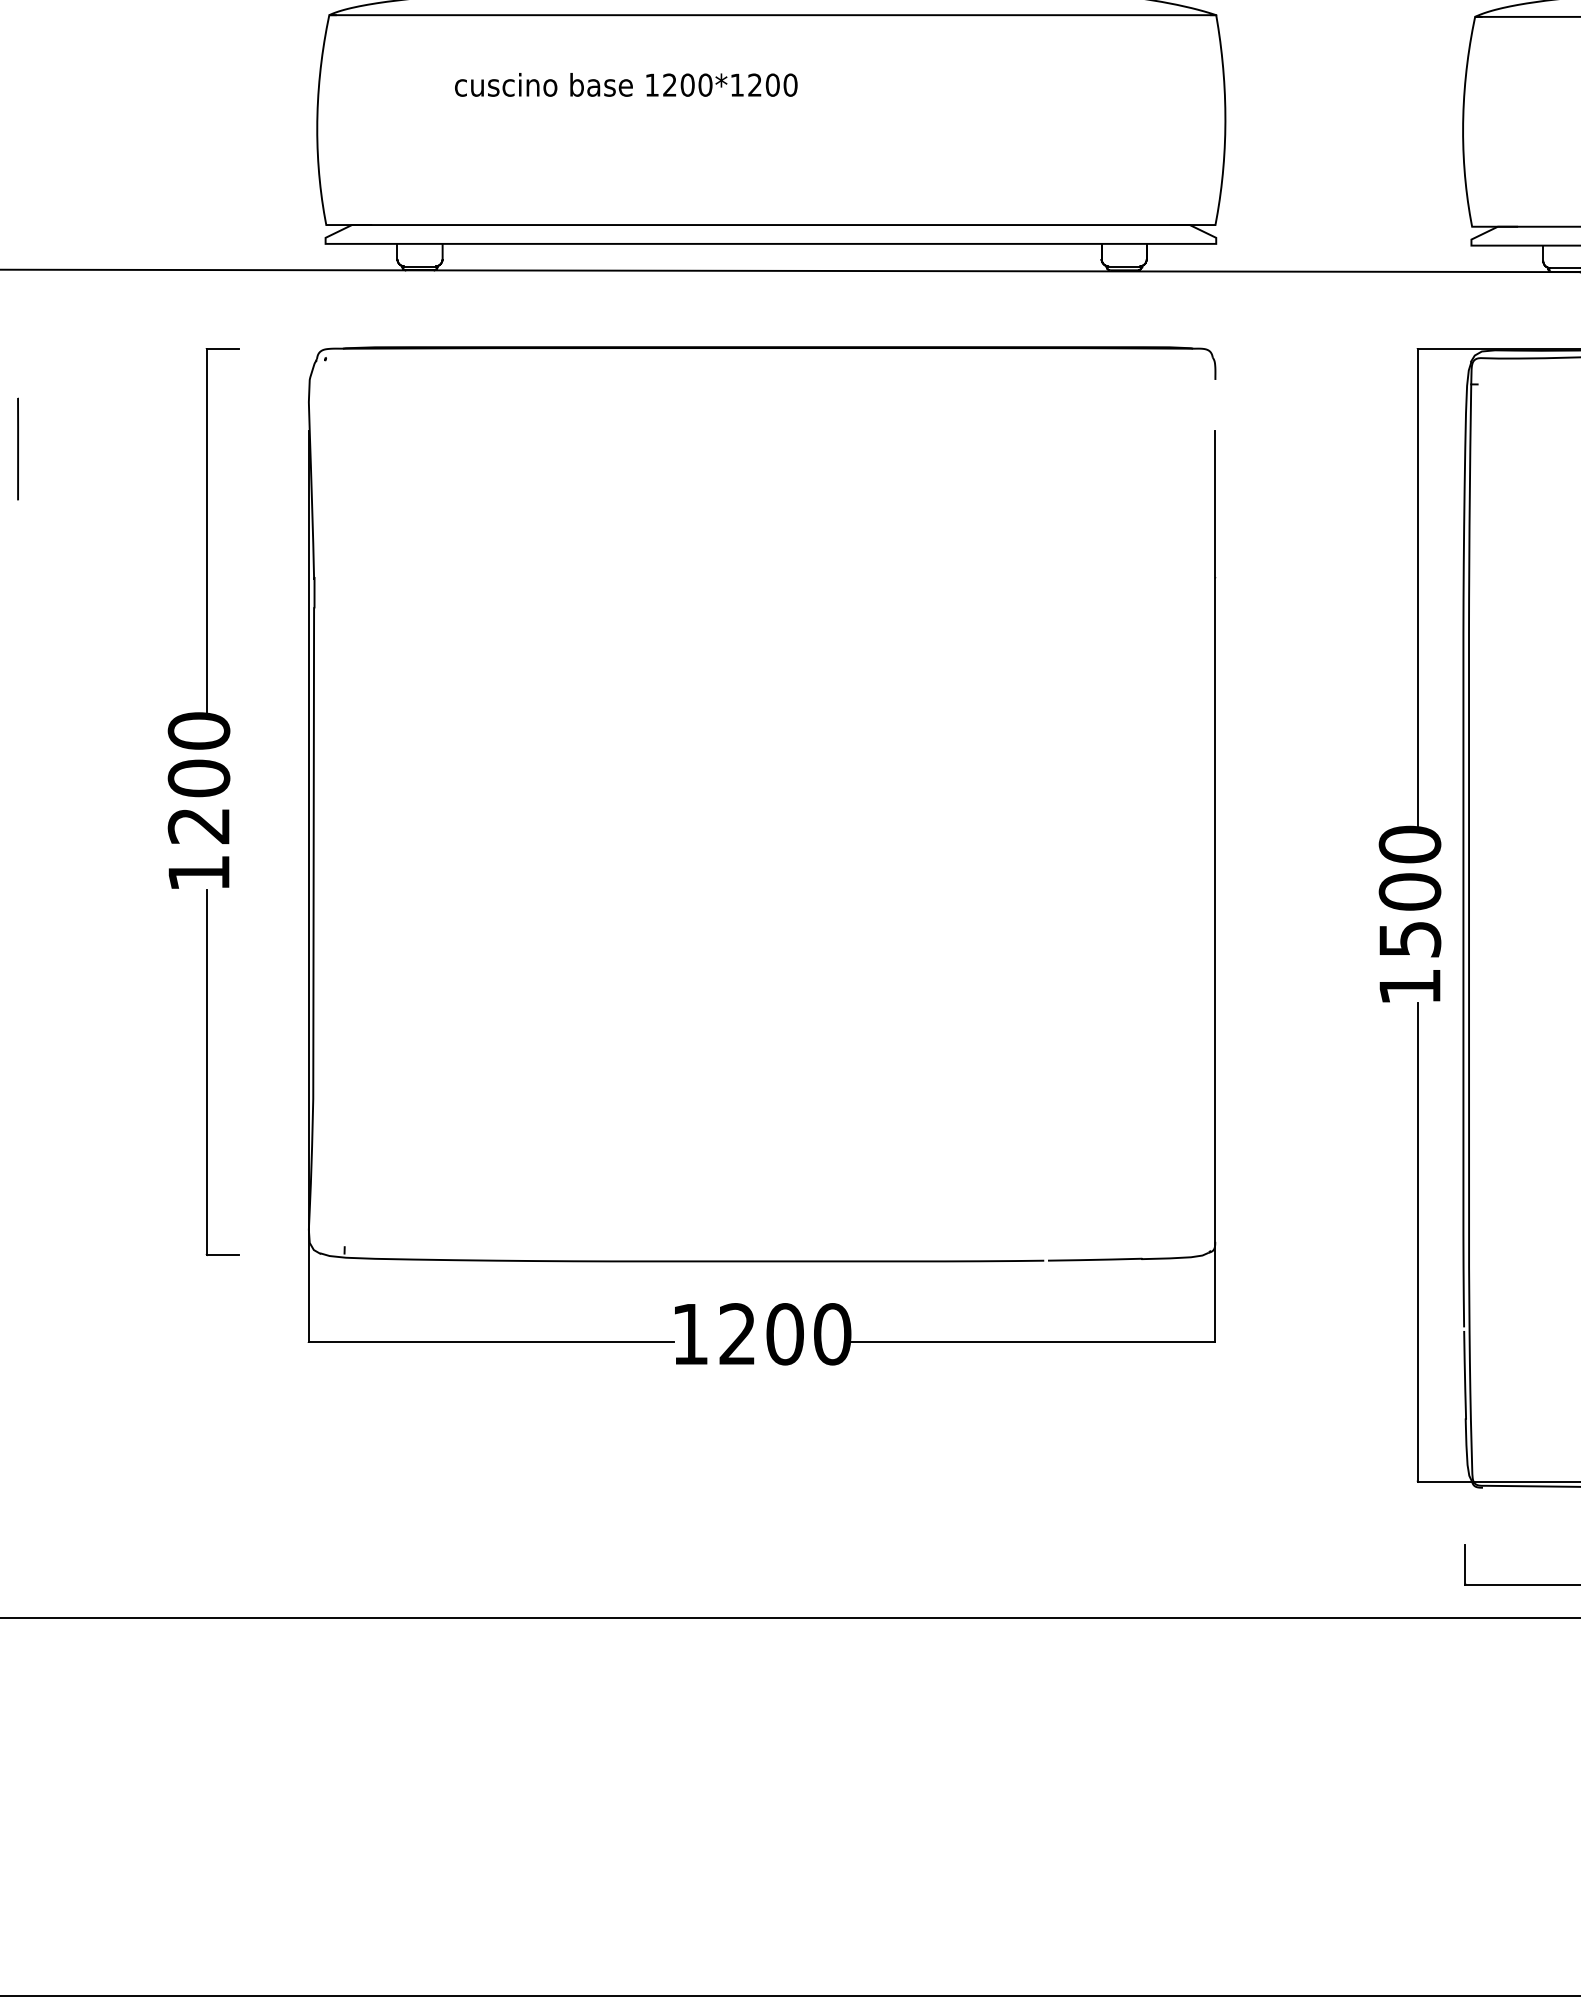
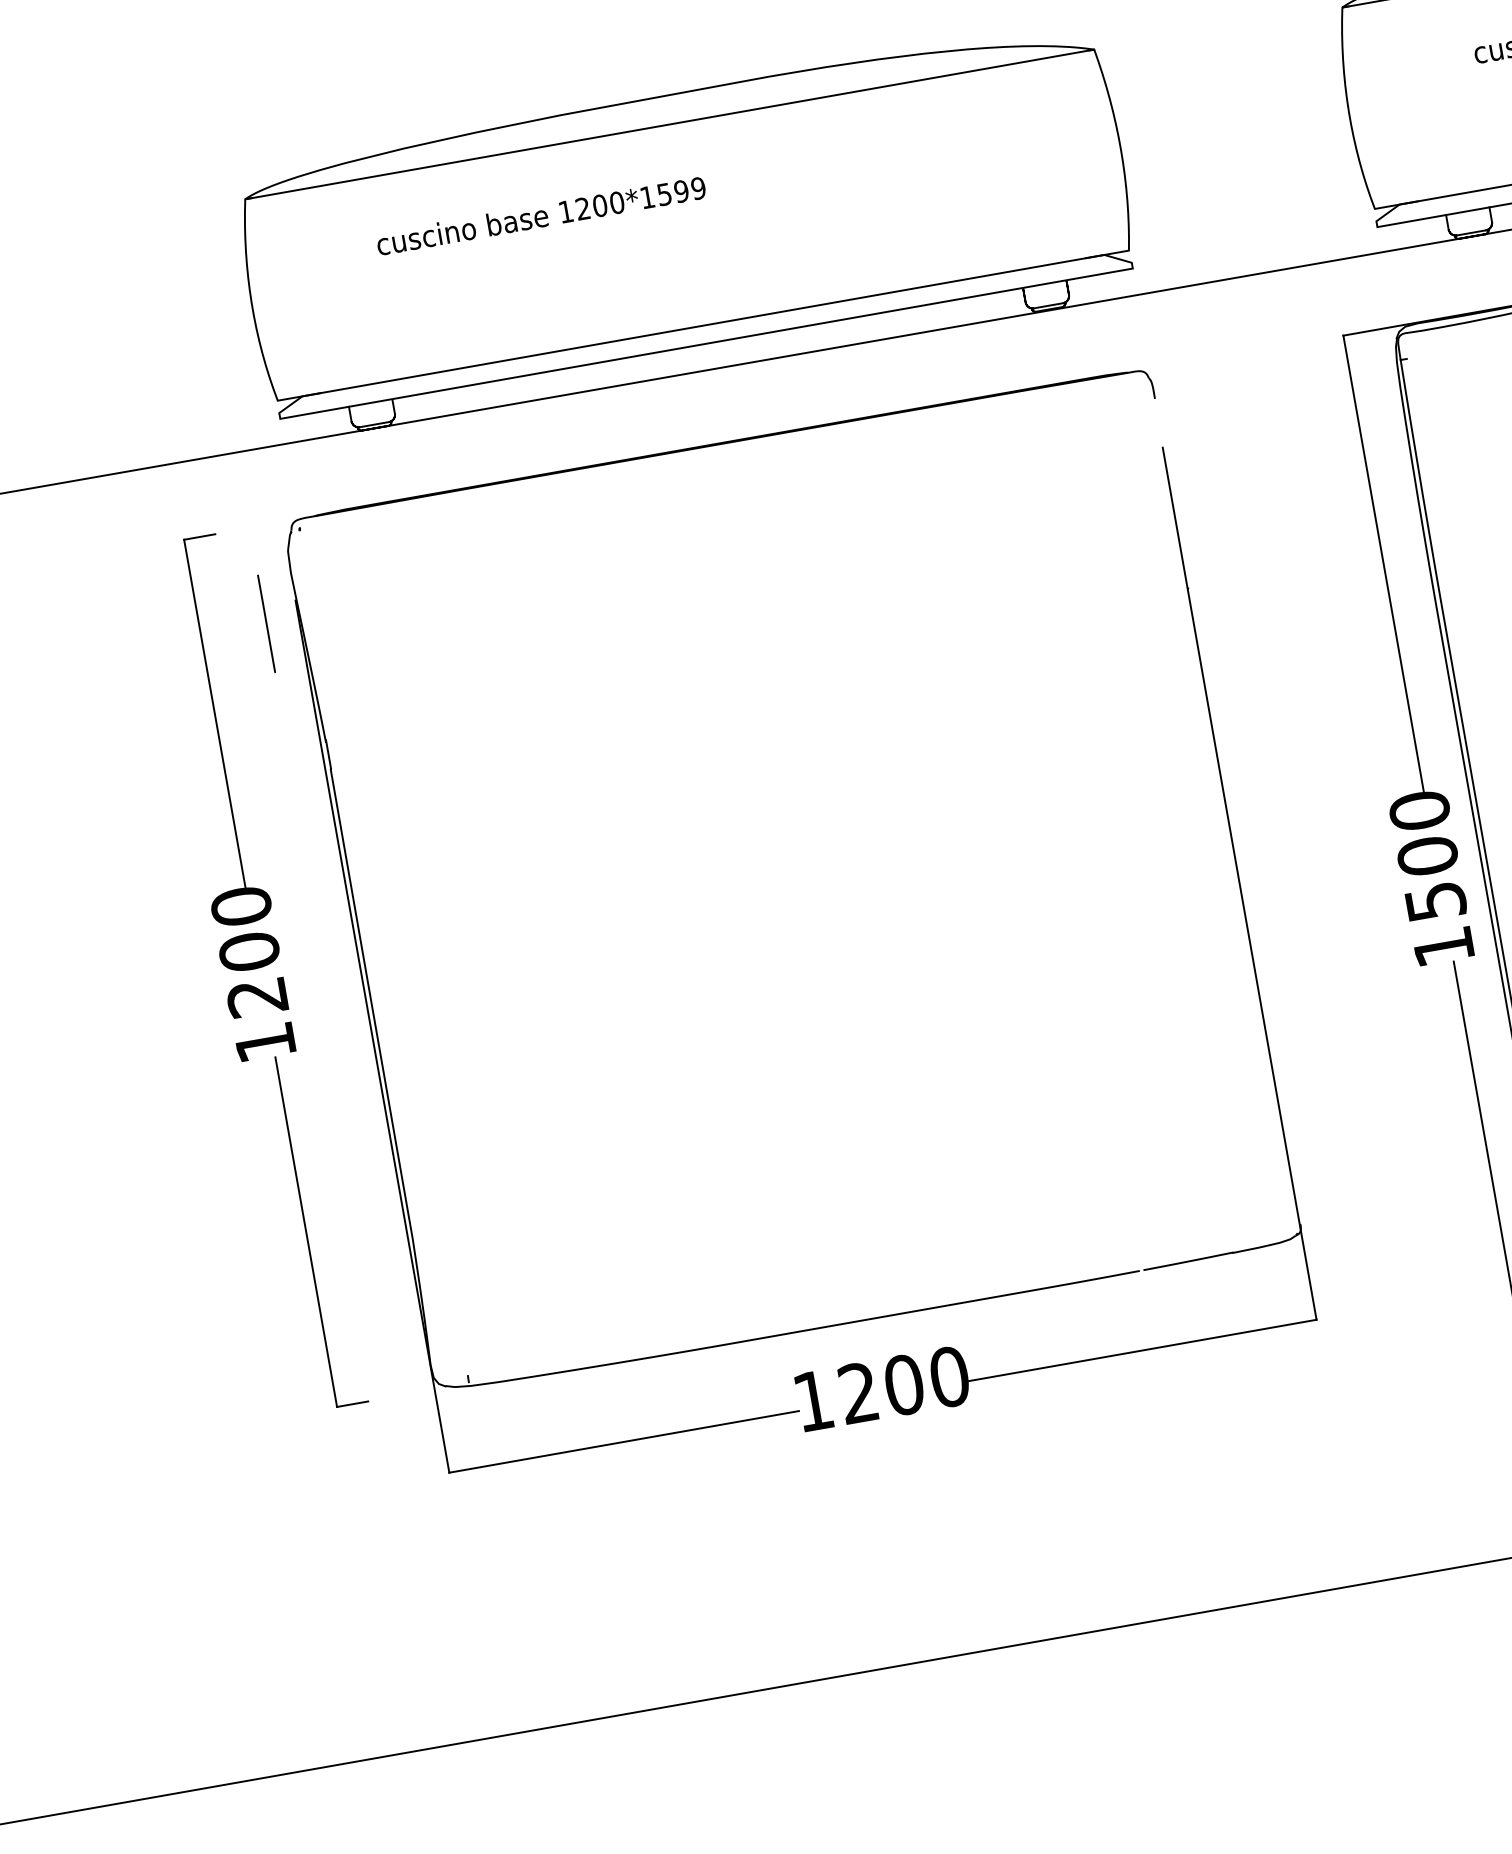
text: (772, 84) -> (681, 190), 1200*1200 -> 1200*1599
line: (17, 448) -> (265, 623), moved

